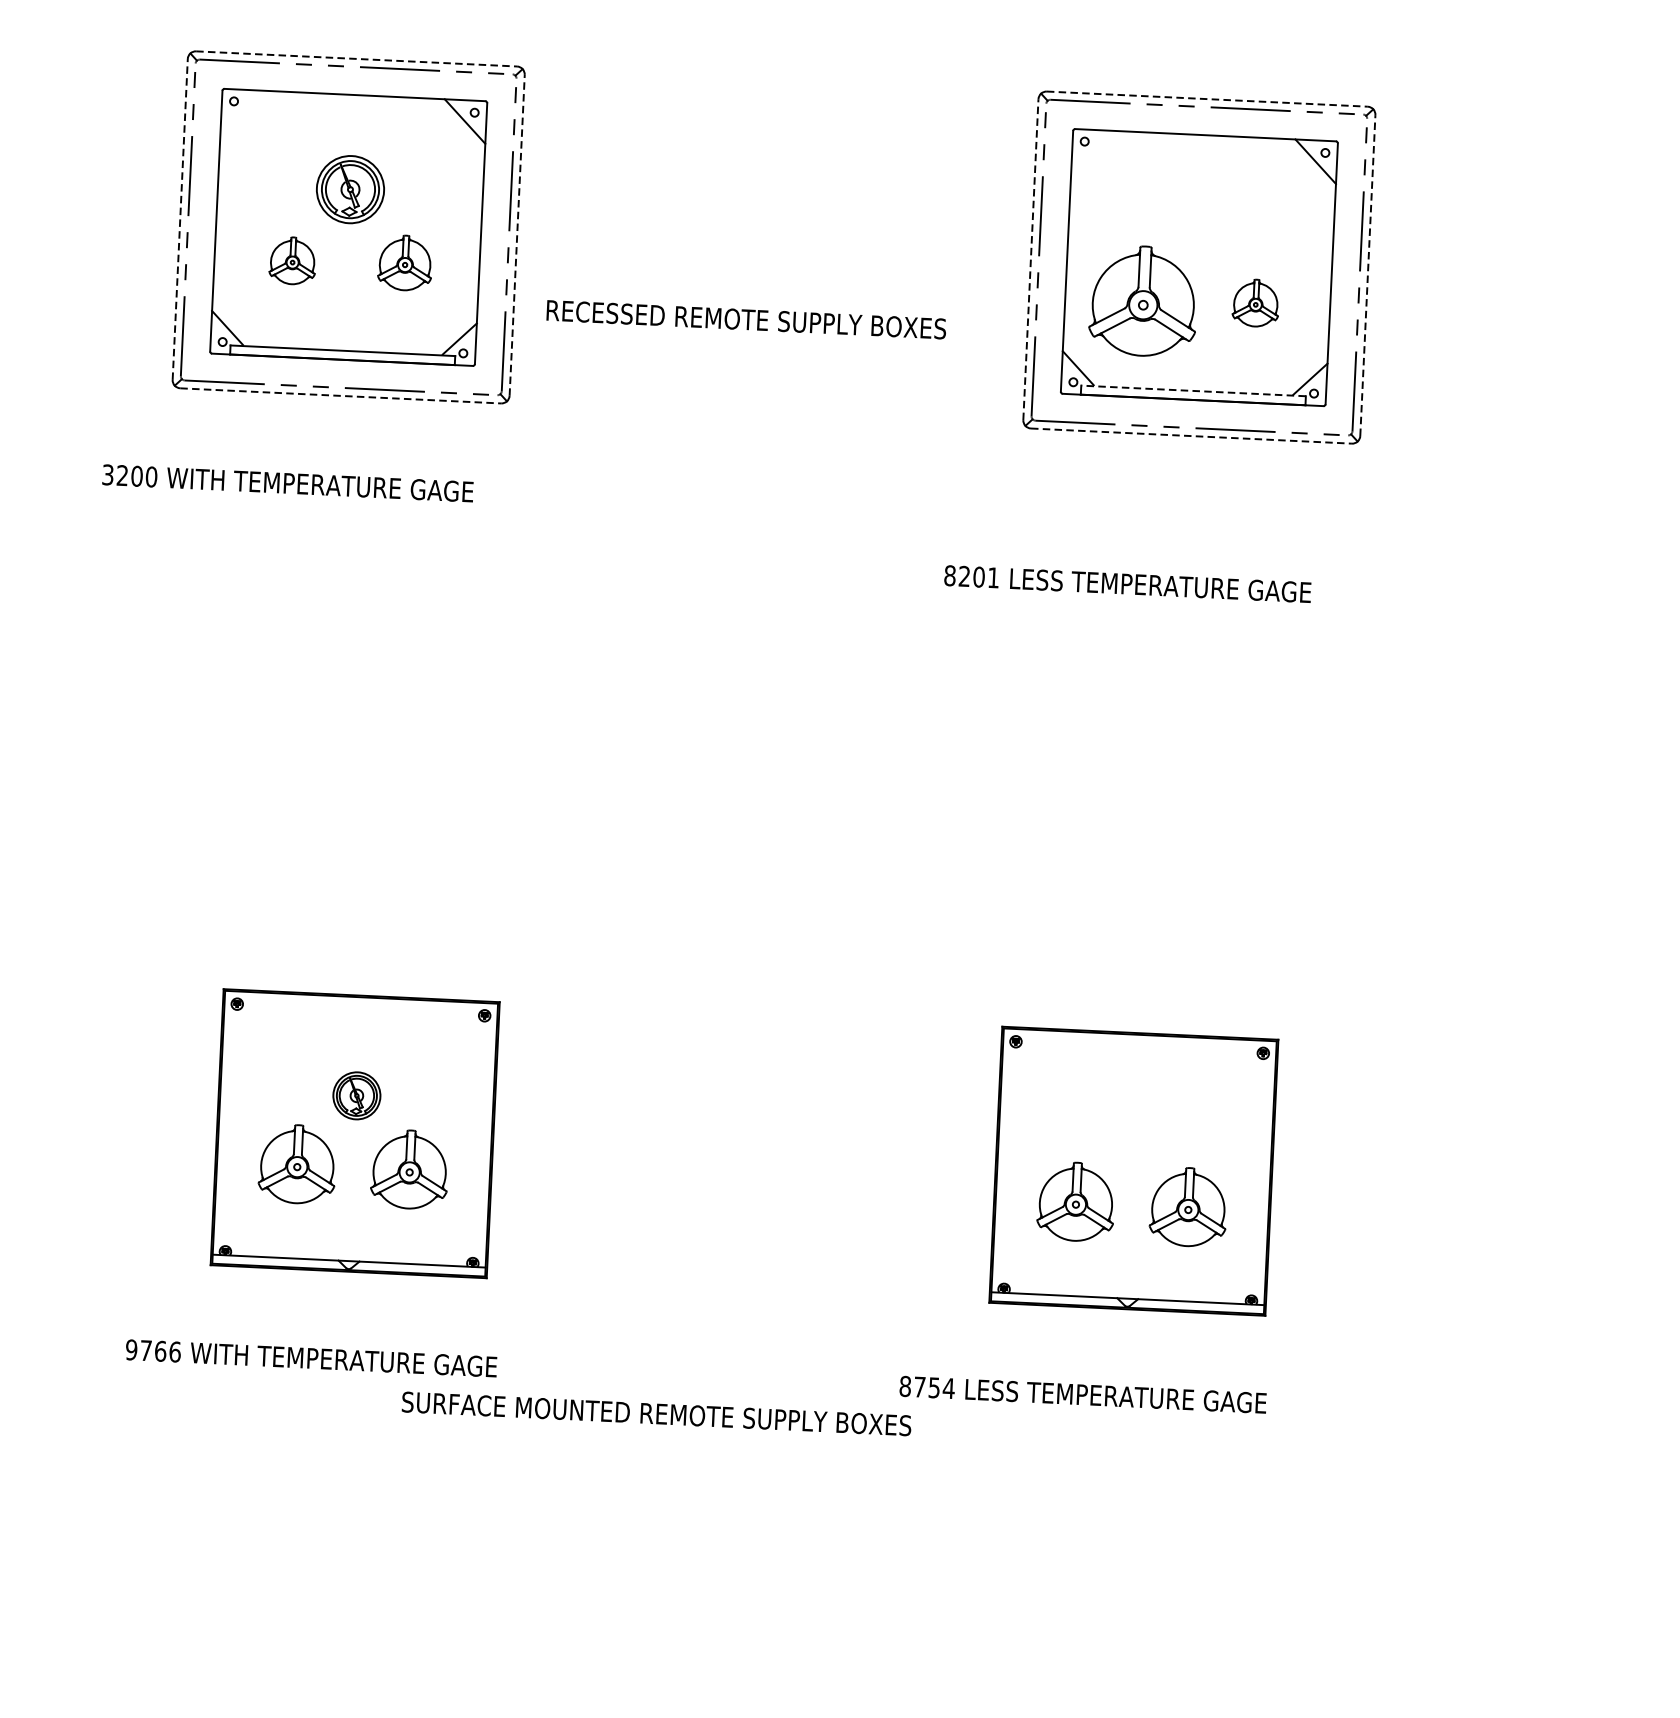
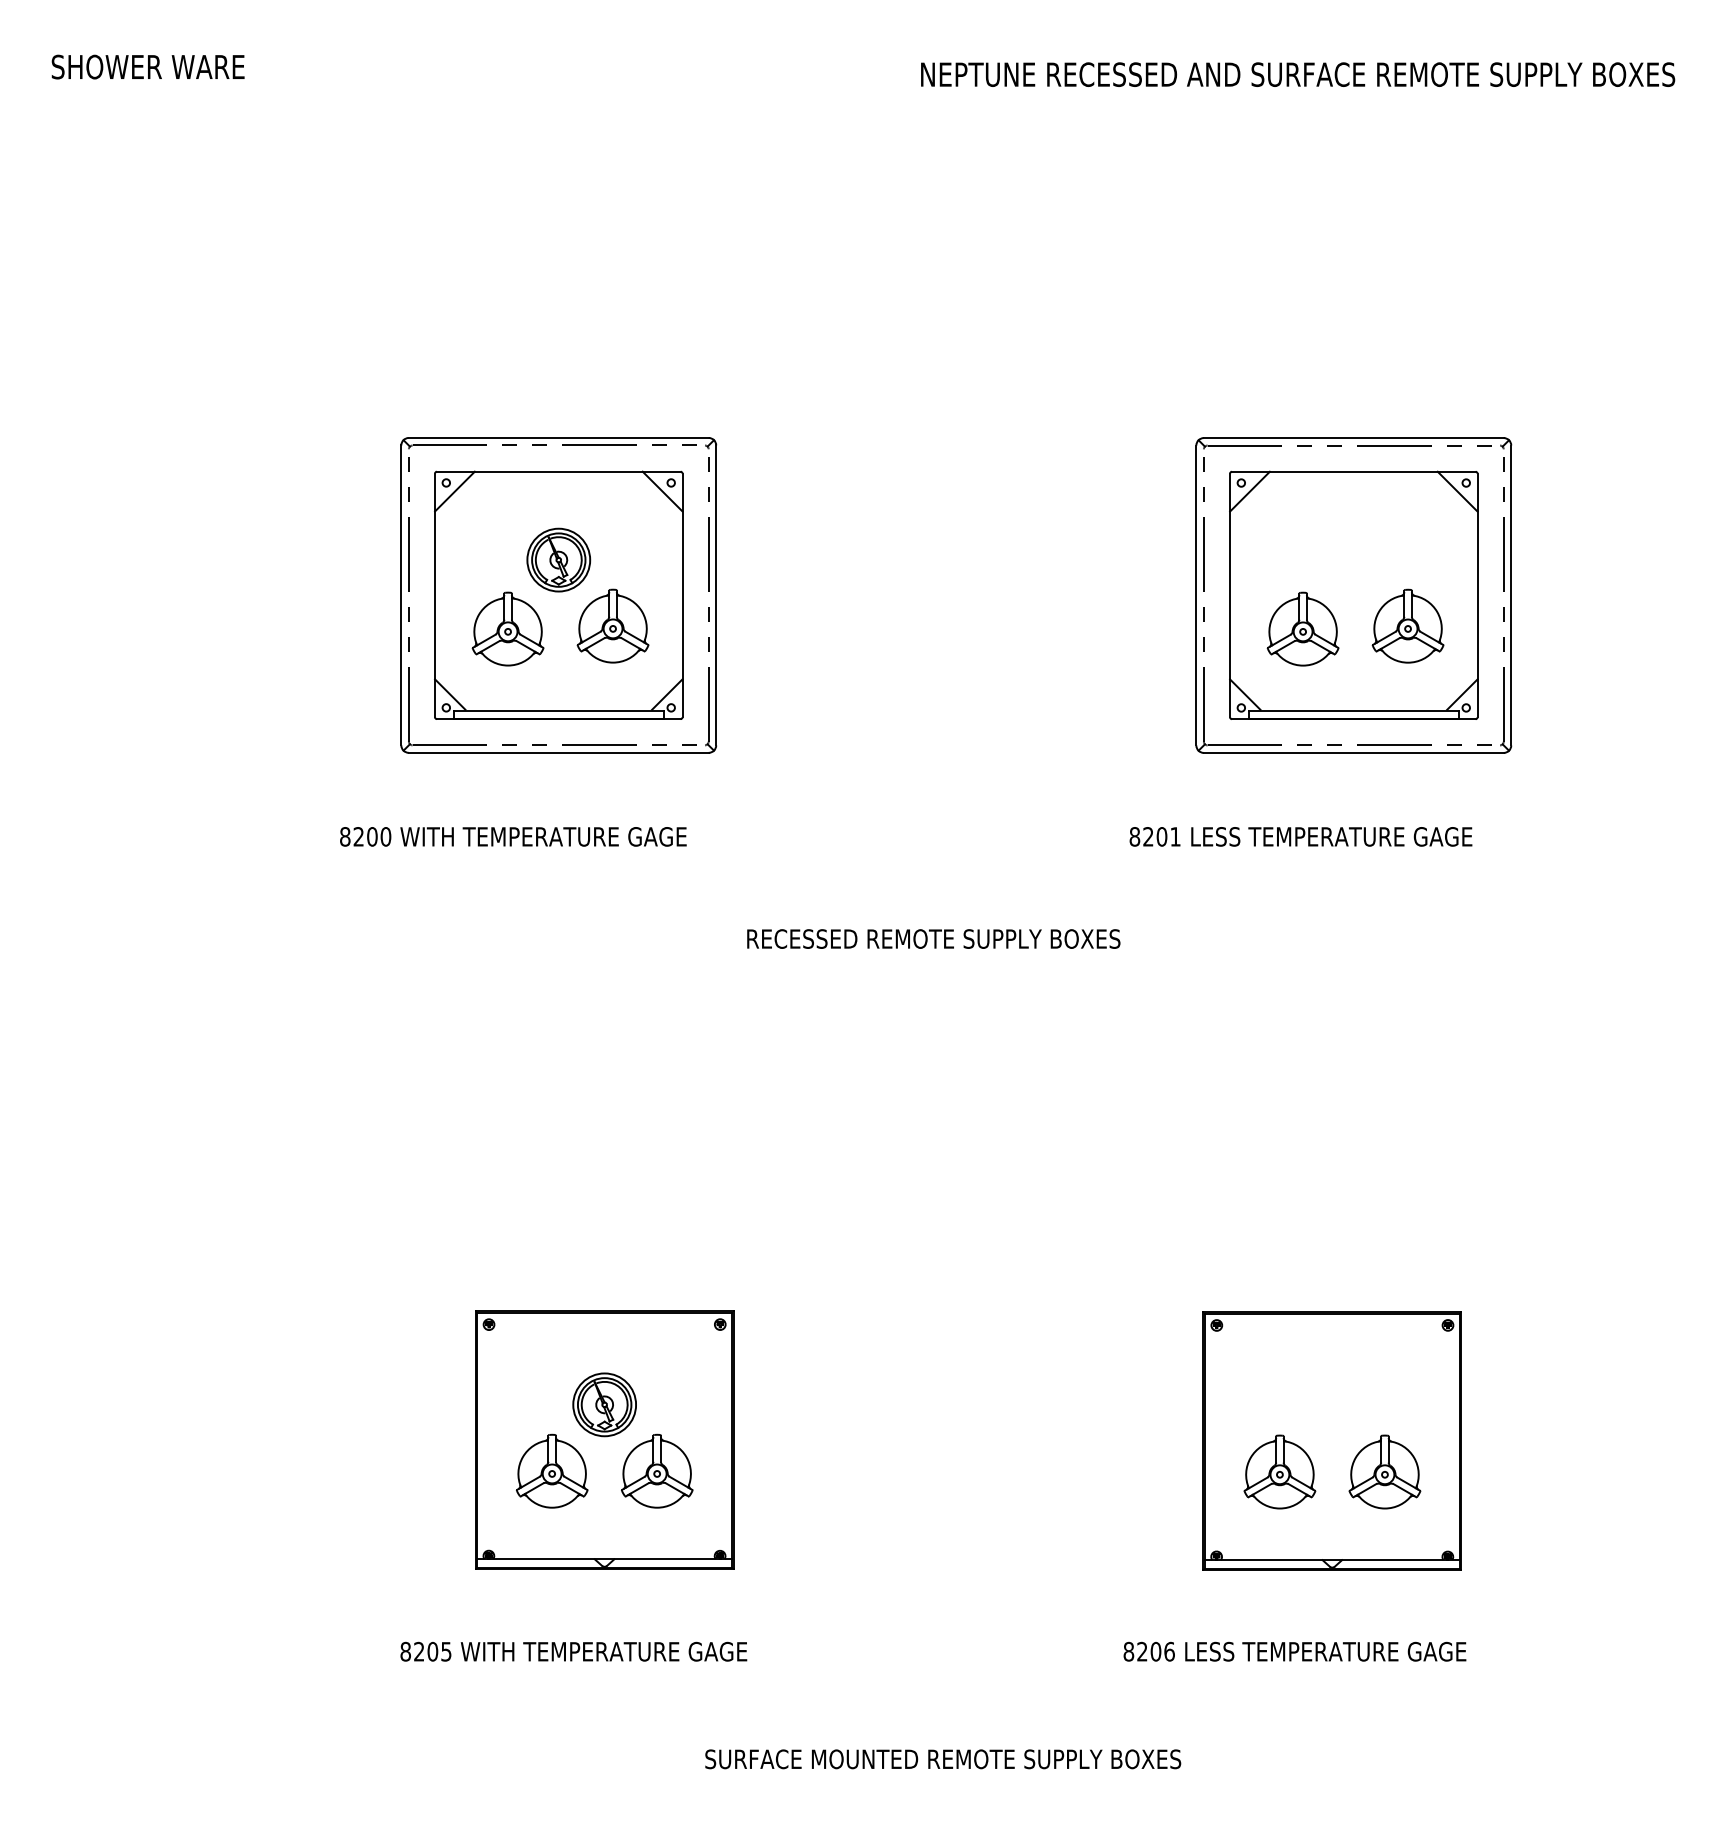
line: (356, 58) -> (558, 437), dashed -> solid
line: (1206, 99) -> (1353, 438), dashed -> solid
line: (242, 110) -> (454, 491), added
line: (1093, 151) -> (1249, 491), added
line: (180, 219) -> (401, 595), dashed -> solid
line: (517, 235) -> (716, 595), dashed -> solid
line: (1031, 259) -> (1196, 595), dashed -> solid
part: (292, 260) -> (507, 628), size x1.67
part: (404, 262) -> (612, 625), size x1.43
line: (1368, 275) -> (1511, 595), dashed -> solid
part: (1142, 300) -> (1302, 628), size x0.71
part: (1255, 302) -> (1407, 625), size x1.67
text: (746, 319) -> (933, 938), moved
line: (1193, 390) -> (1353, 710), dashed -> solid
line: (340, 395) -> (558, 752), dashed -> solid
line: (1191, 435) -> (1353, 752), dashed -> solid
text: (108, 474) -> (345, 836), 3200 -> 8200
text: (1127, 583) -> (1300, 836), moved
part: (356, 1095) -> (604, 1404), size x1.43
text: (152, 1350) -> (425, 1651), 9766 -> 8205
text: (934, 1387) -> (1156, 1651), 8754 -> 8206
text: (657, 1414) -> (943, 1759), moved

